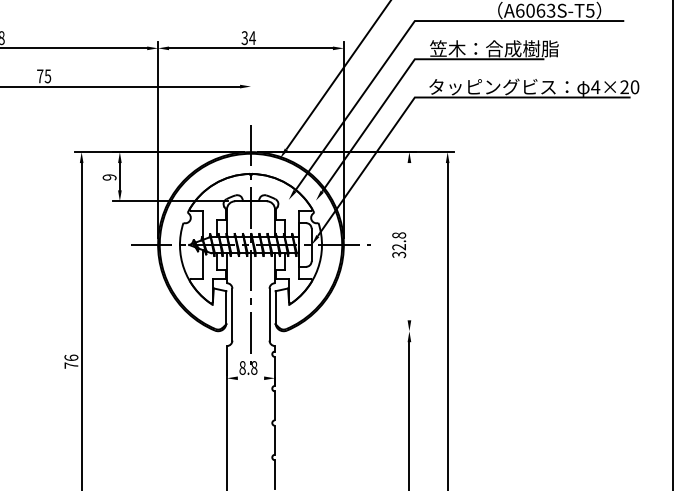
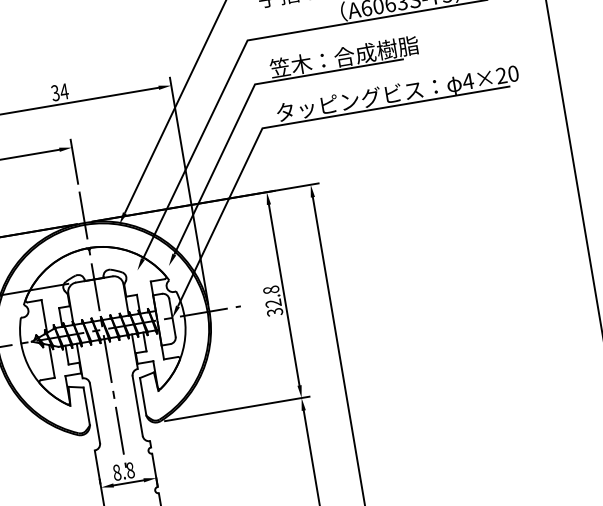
line: (250, 98) -> (73, 161), added
line: (409, 241) -> (284, 294), added
line: (353, 331) -> (237, 409), added
line: (250, 378) -> (128, 483), added

